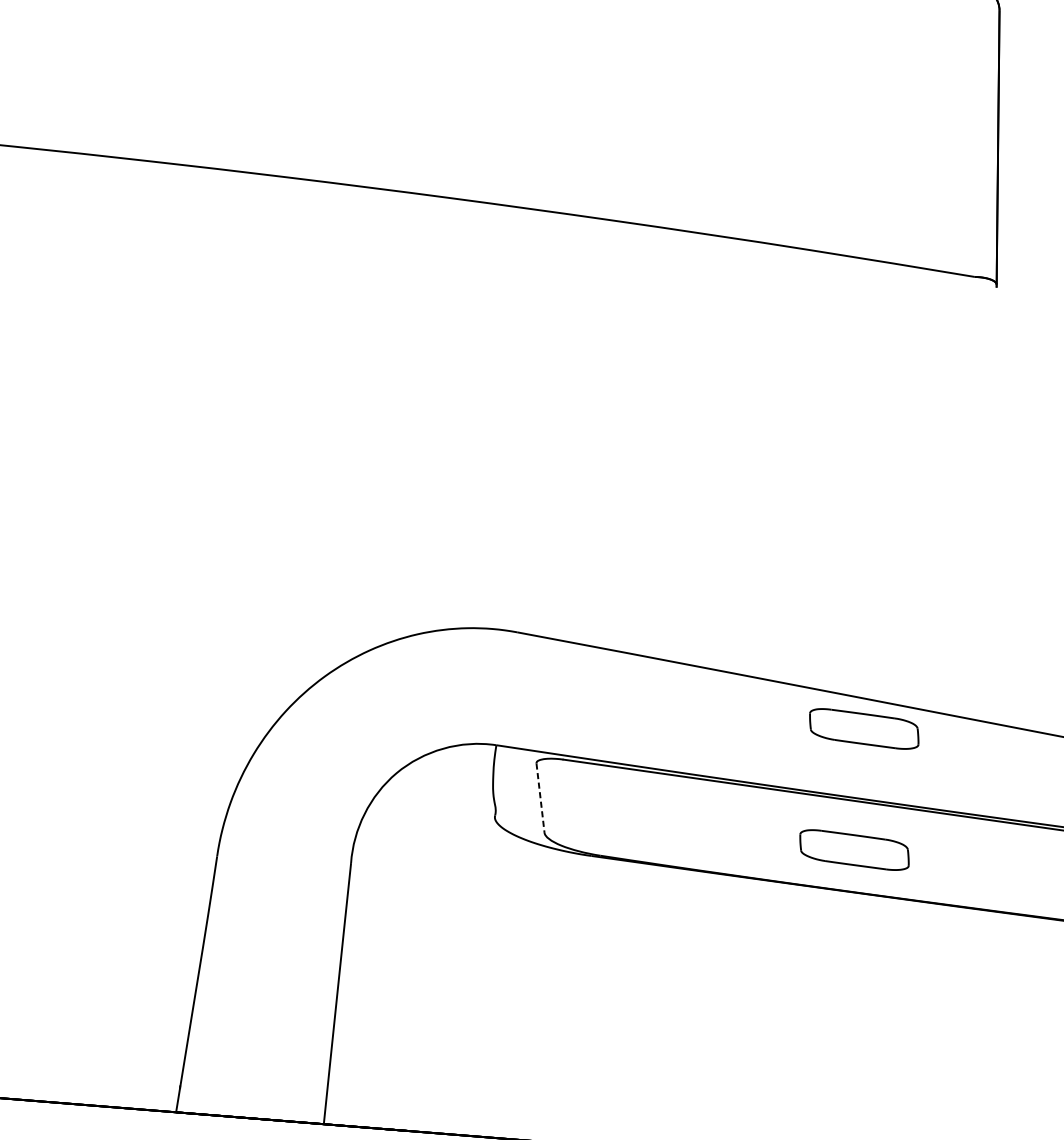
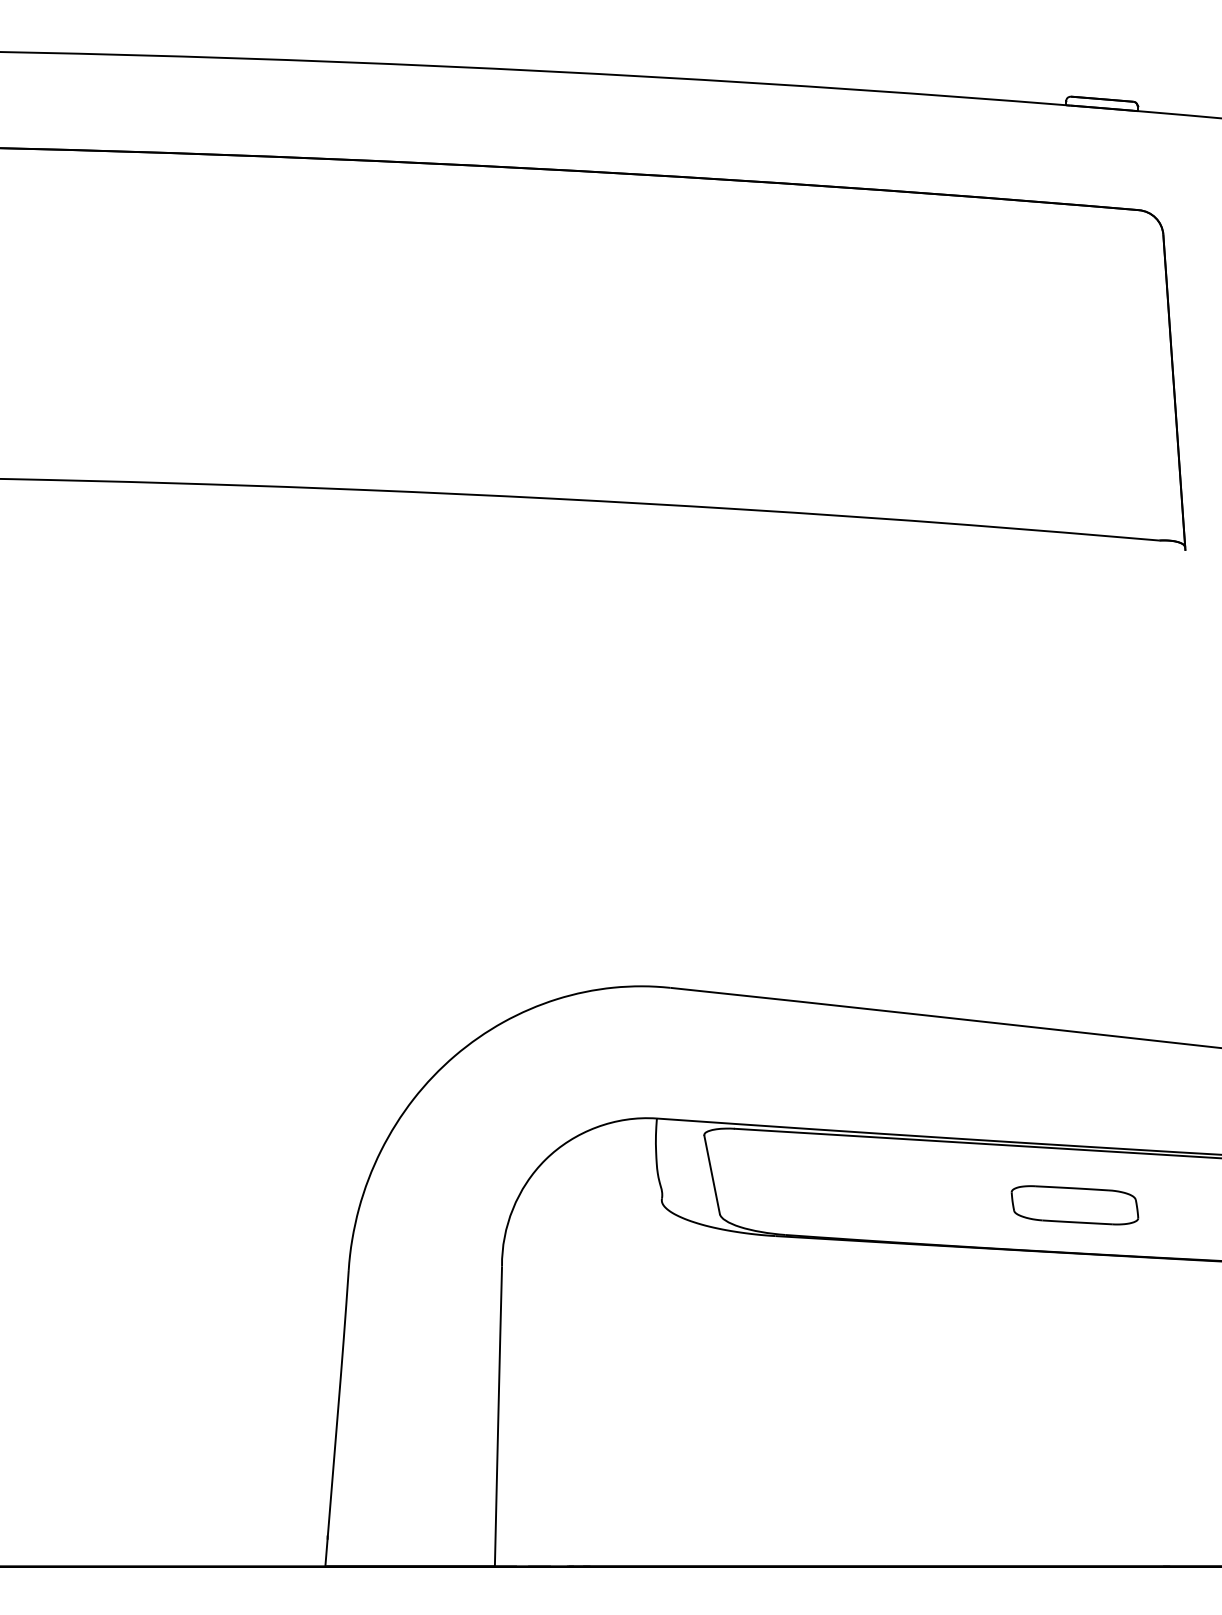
part: (863, 729) -> (1074, 1066), removed
line: (540, 797) -> (712, 1174), dashed -> solid

